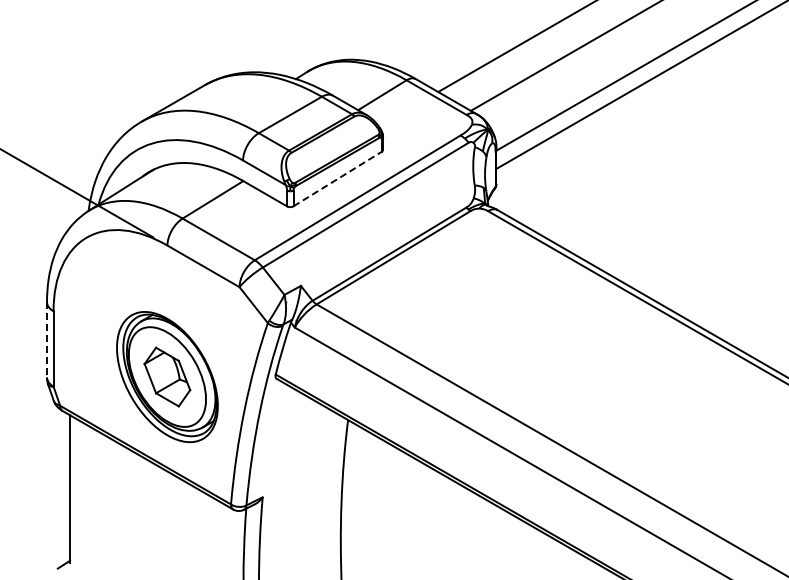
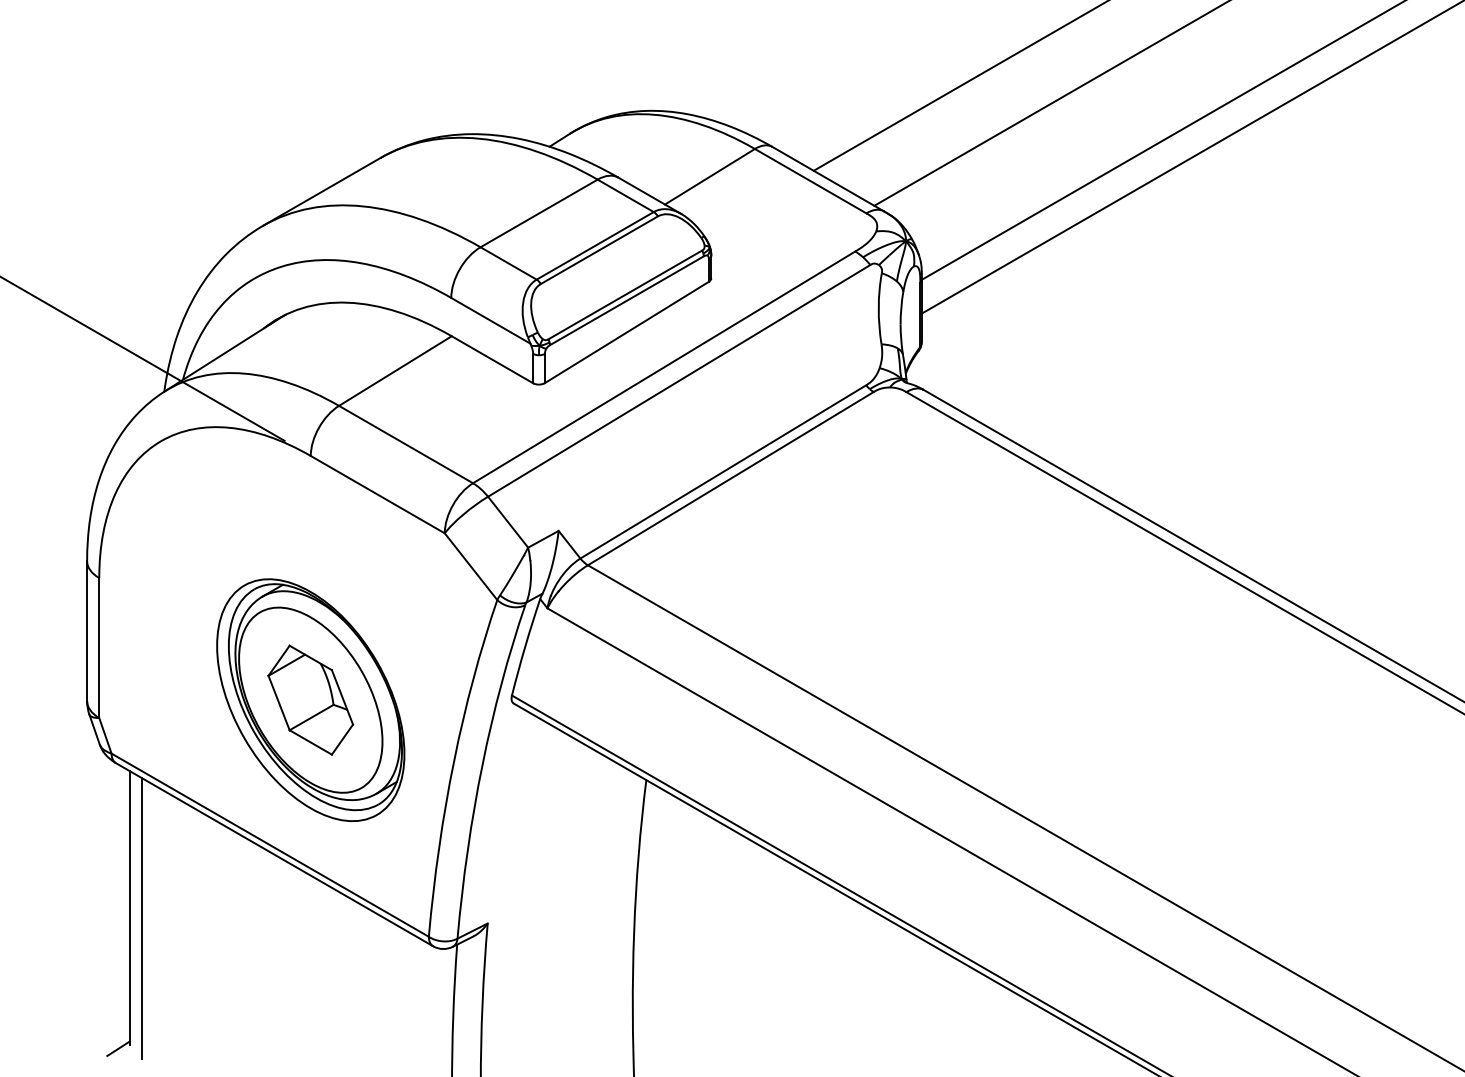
line: (337, 179) -> (626, 333), dashed -> solid
line: (47, 339) -> (88, 630), dashed -> solid
line: (76, 494) -> (141, 918), added

